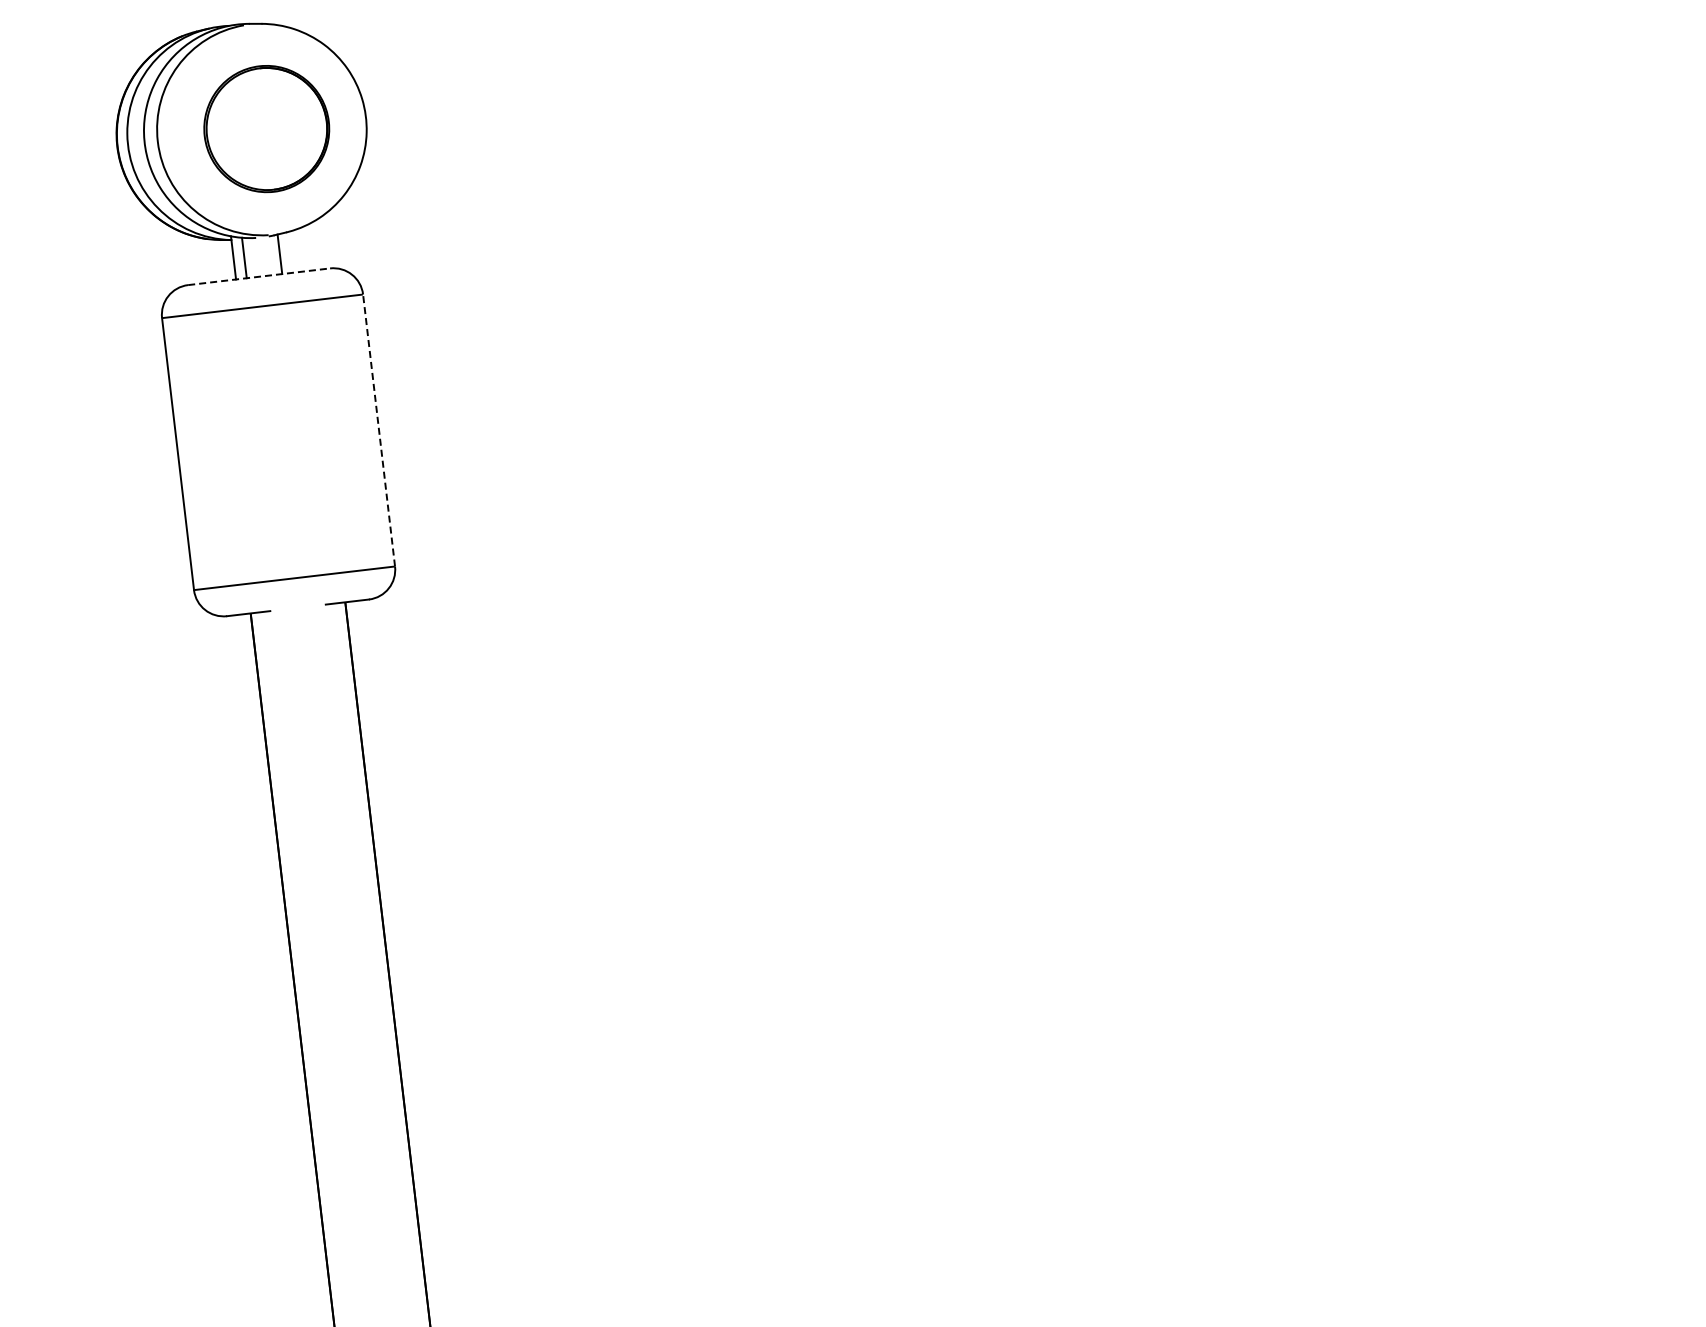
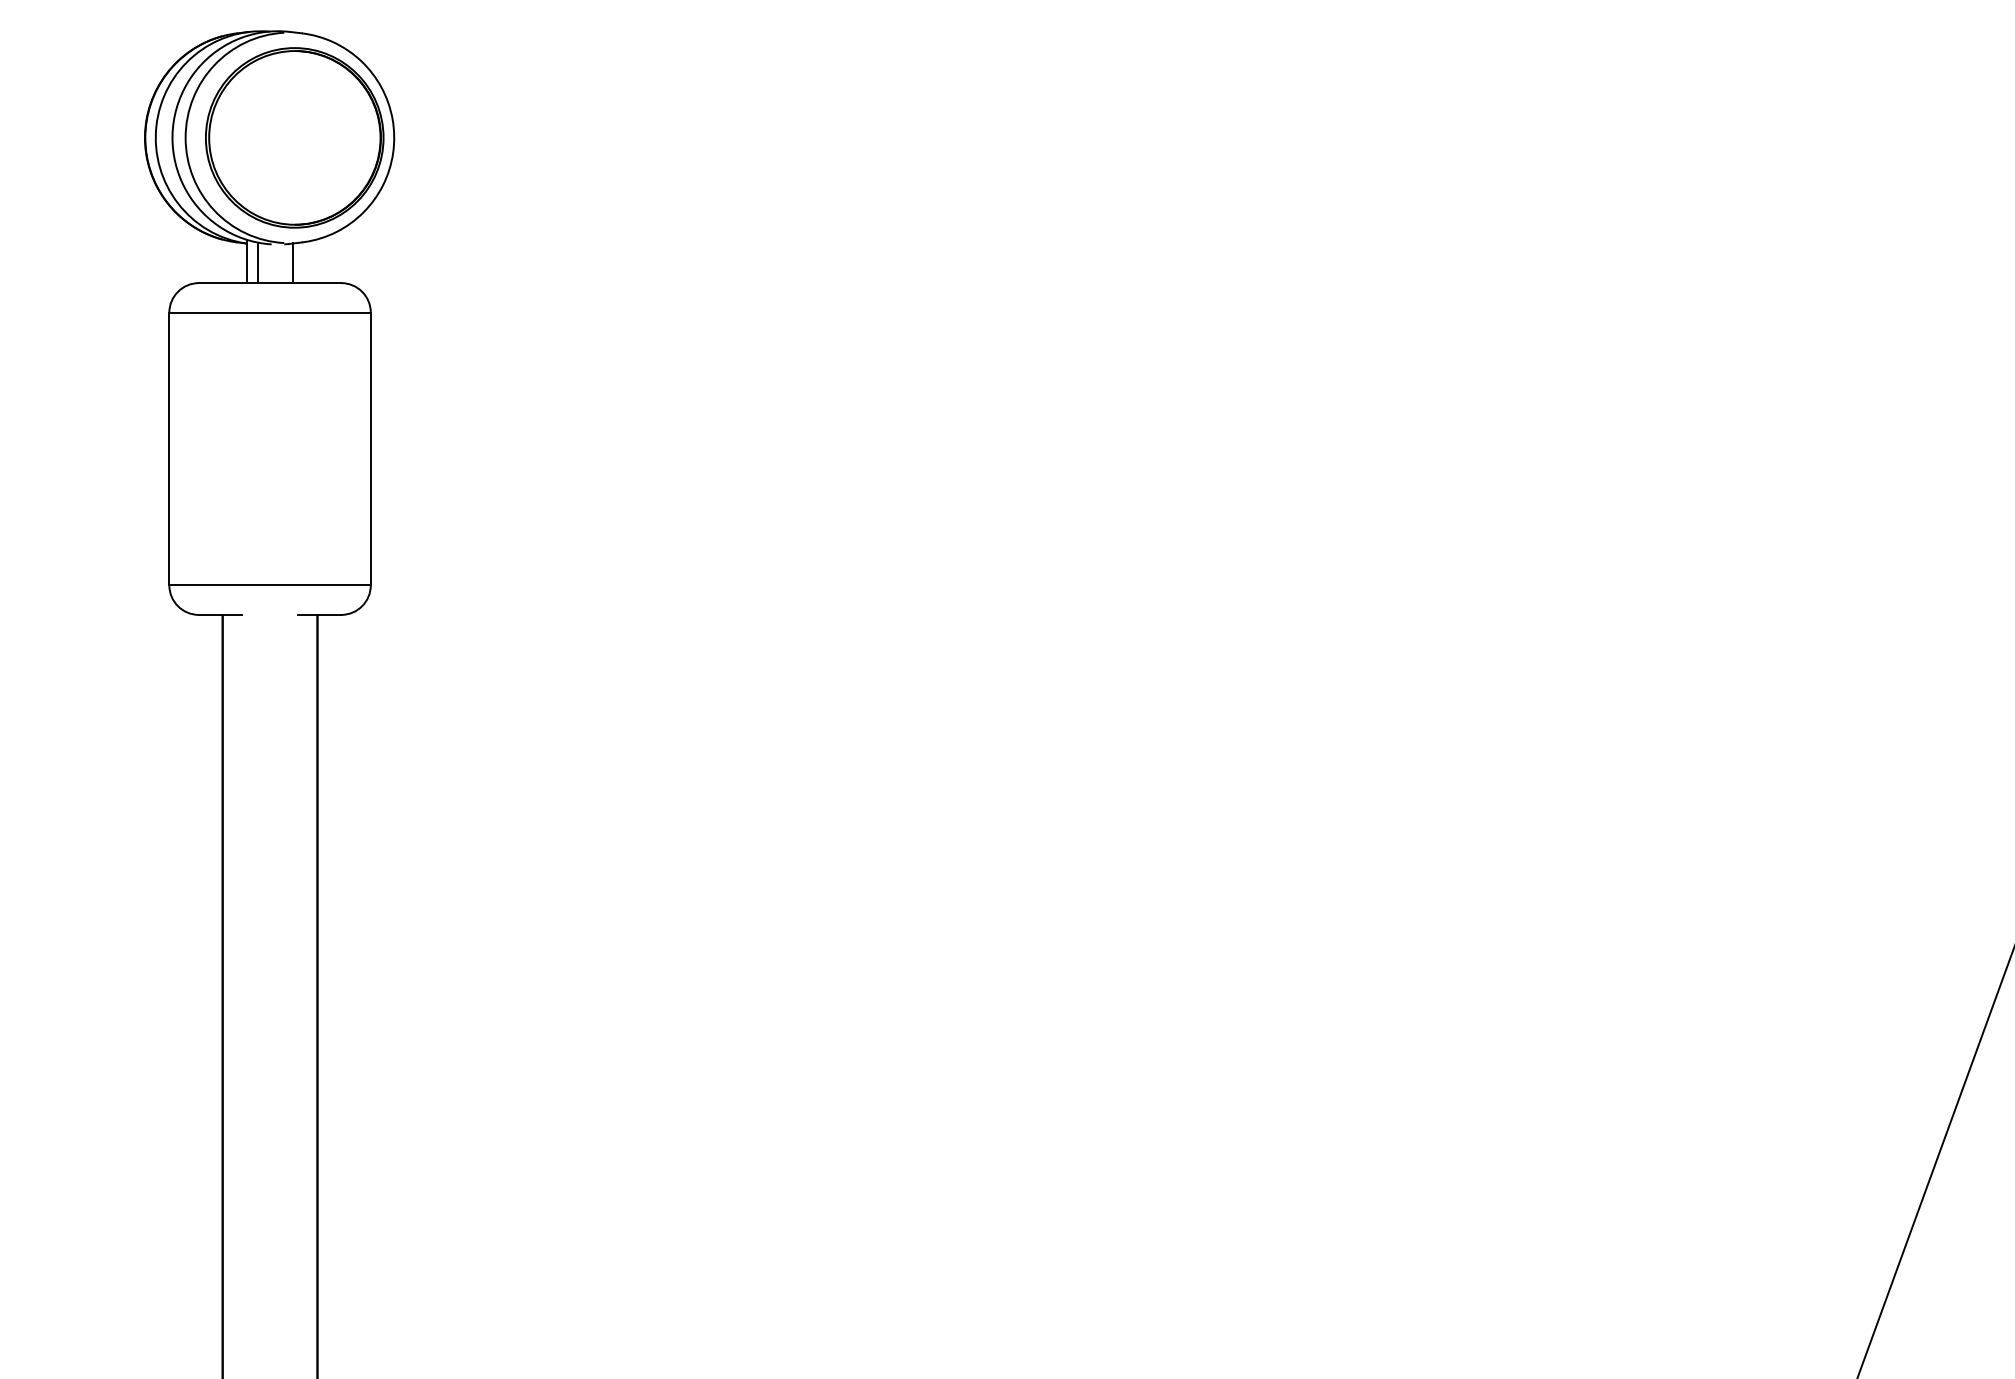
part: (266, 128) -> (294, 137), size x1.43
line: (259, 277) -> (270, 283), dashed -> solid
line: (378, 430) -> (370, 448), dashed -> solid

